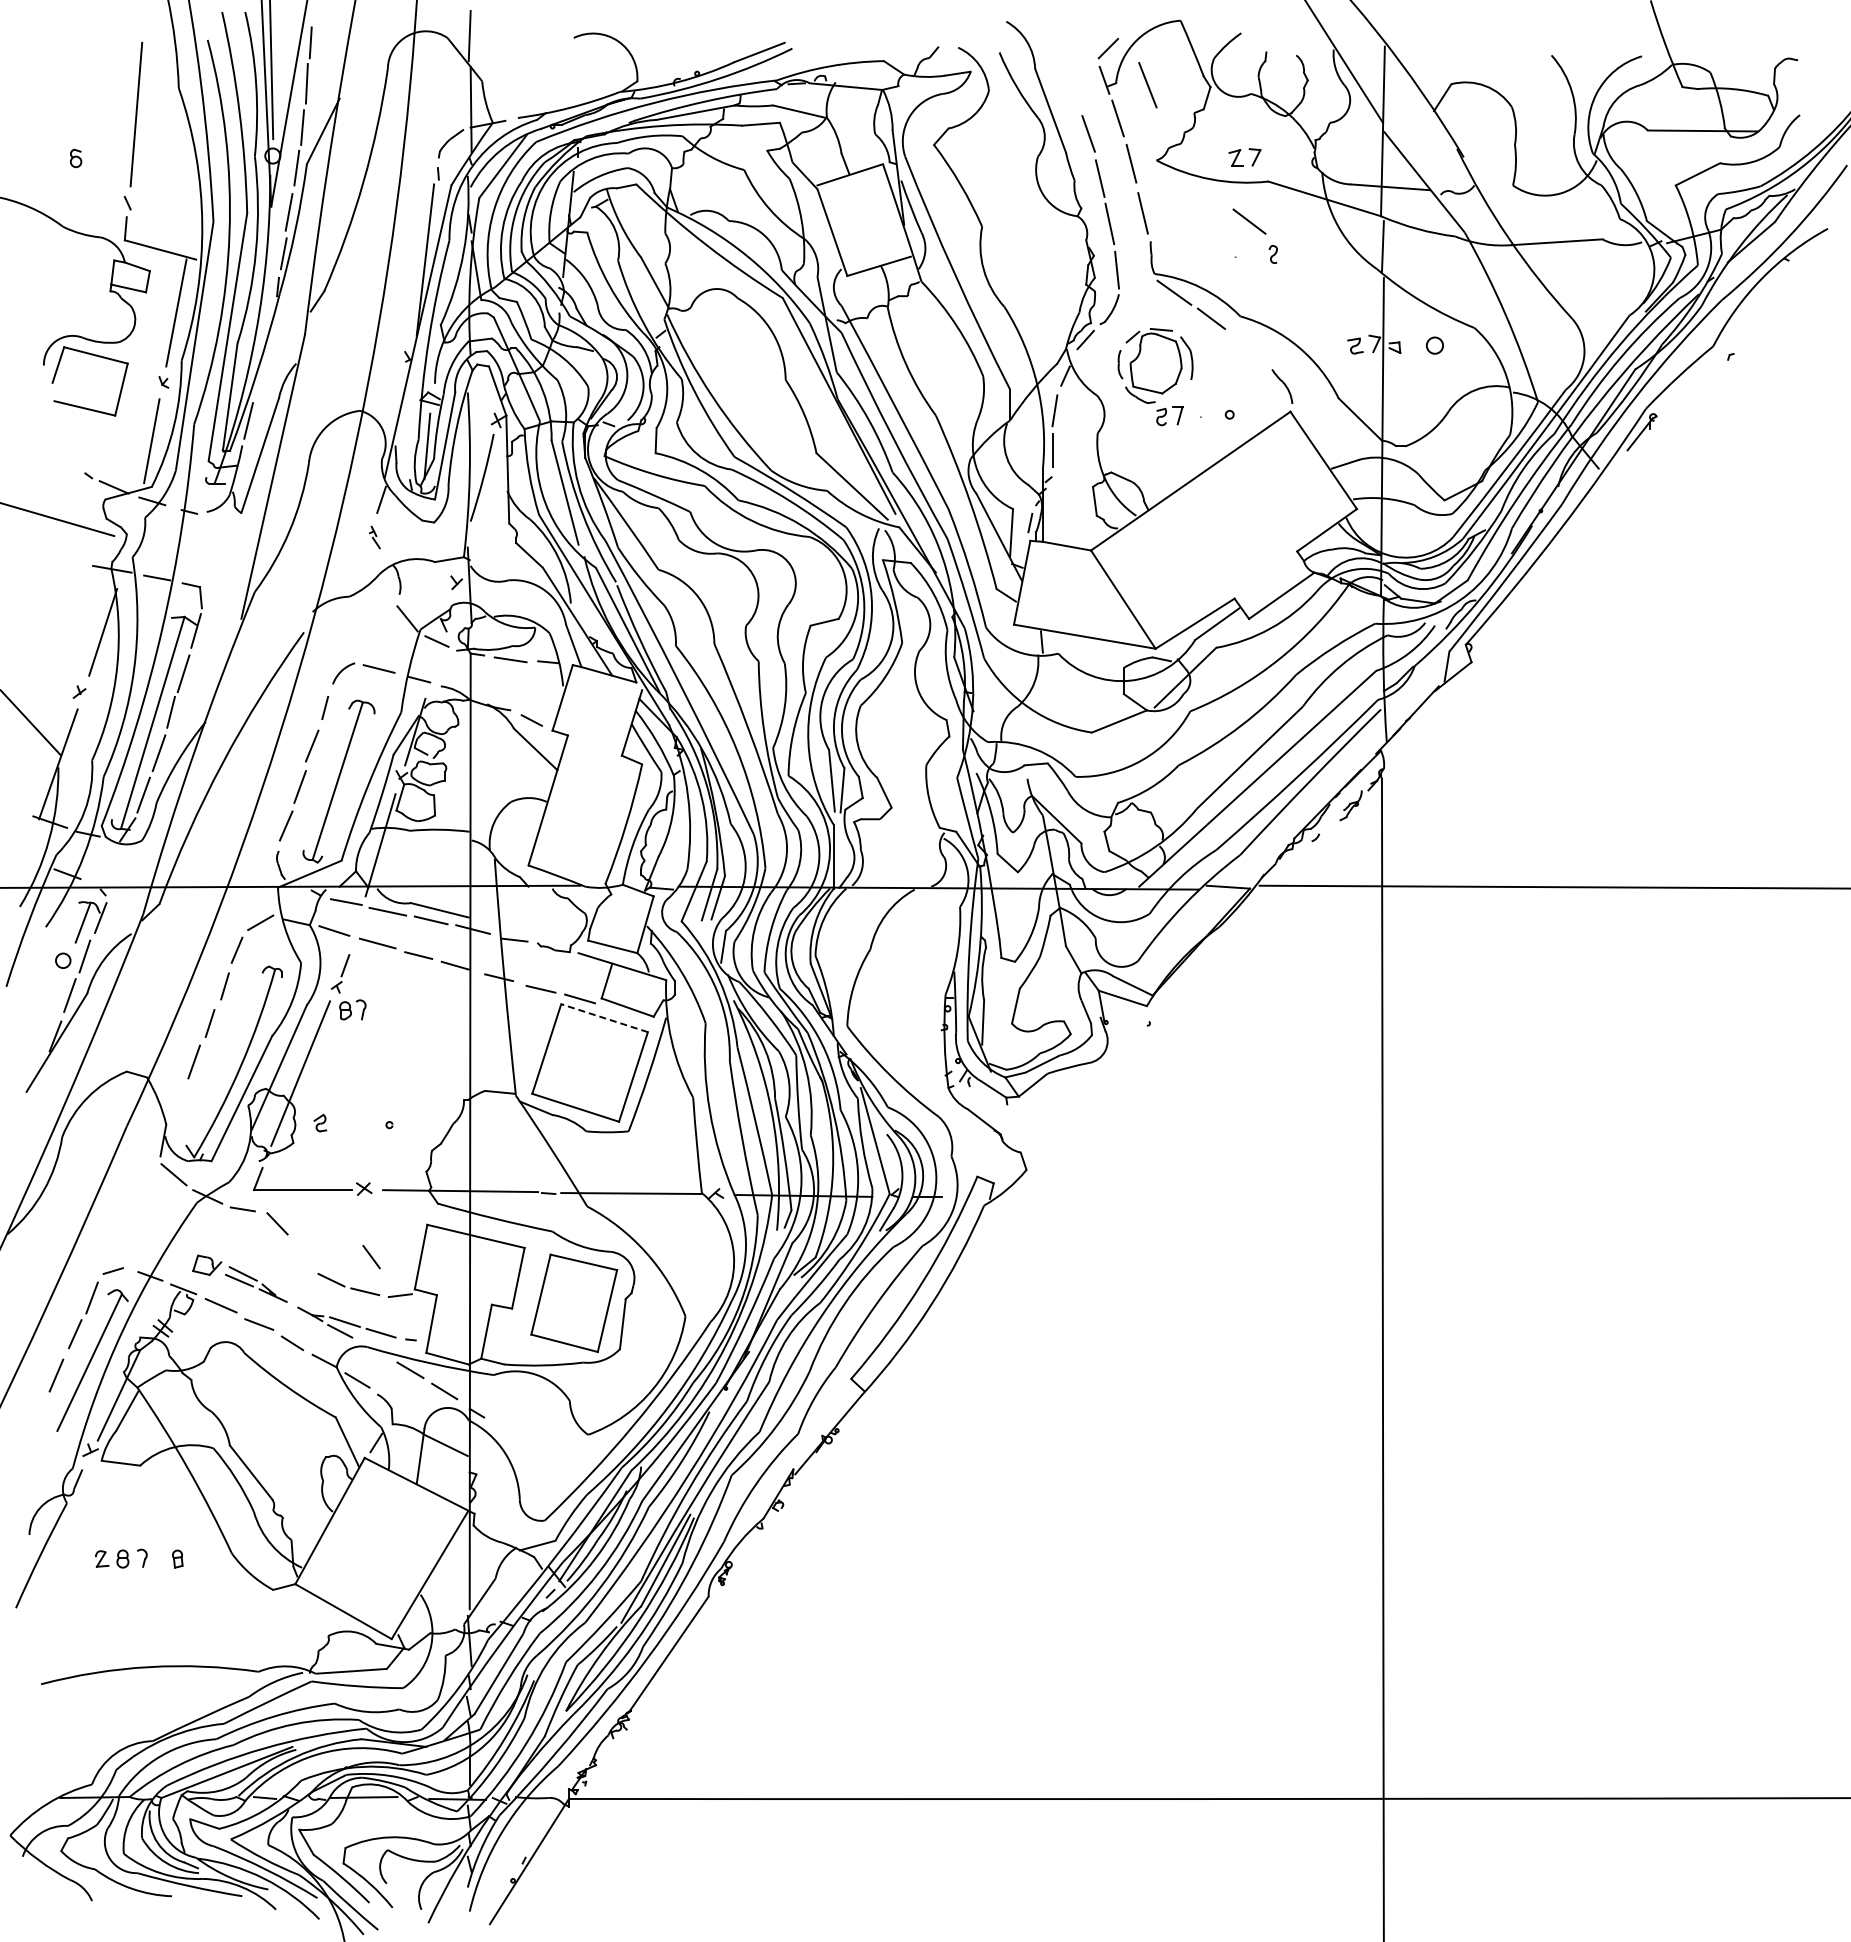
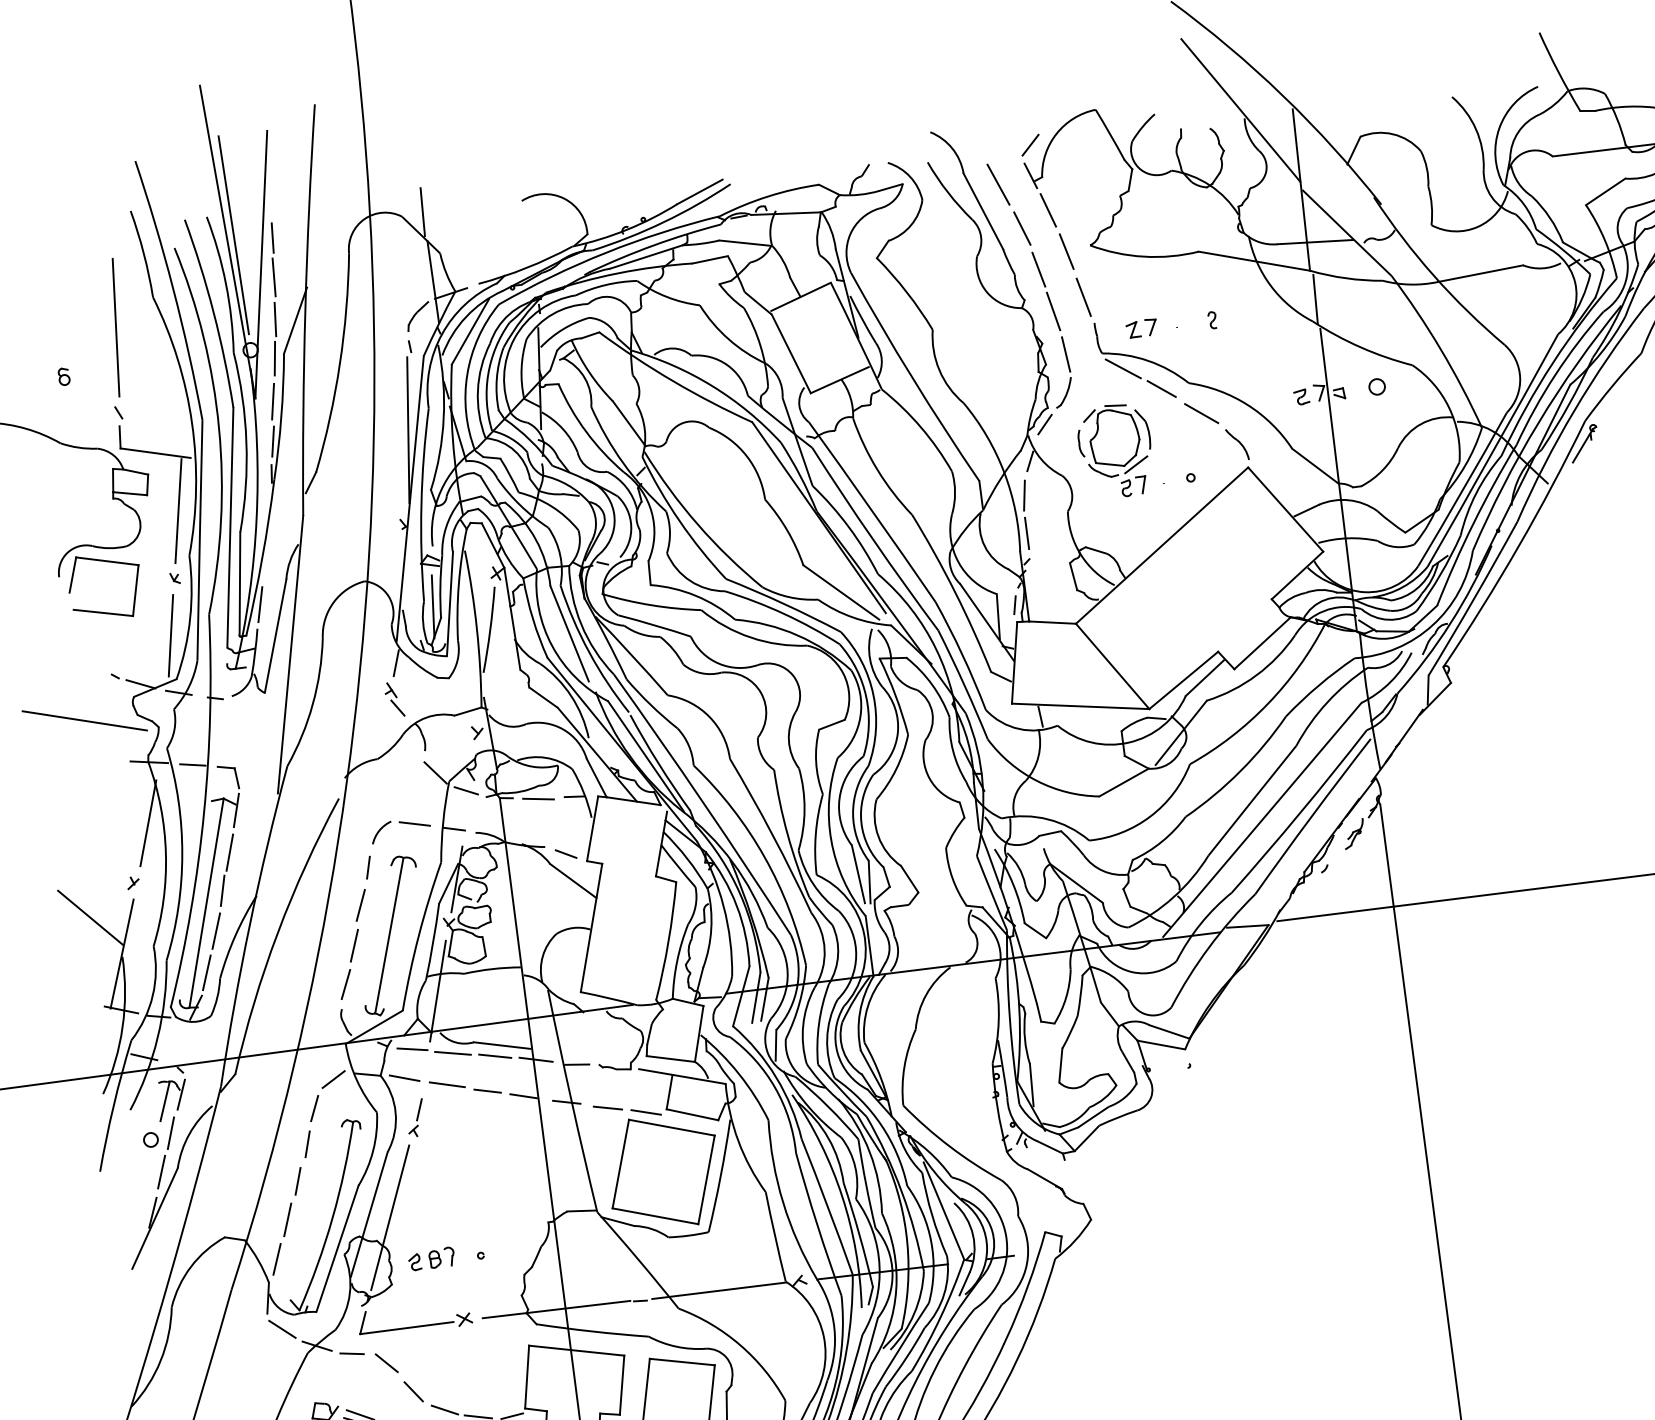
line: (1147, 85) -> (998, 185), moved
part: (1238, 155) -> (1135, 327), moved
line: (1249, 221) -> (1201, 413), moved
line: (1174, 393) -> (1135, 464), added
part: (374, 537) -> (394, 699), size x1.67
part: (352, 1009) -> (441, 1257), moved
line: (604, 1018) -> (671, 1127), dashed -> solid
line: (177, 1101) -> (276, 1259), added
line: (371, 1257) -> (413, 1392), moved

